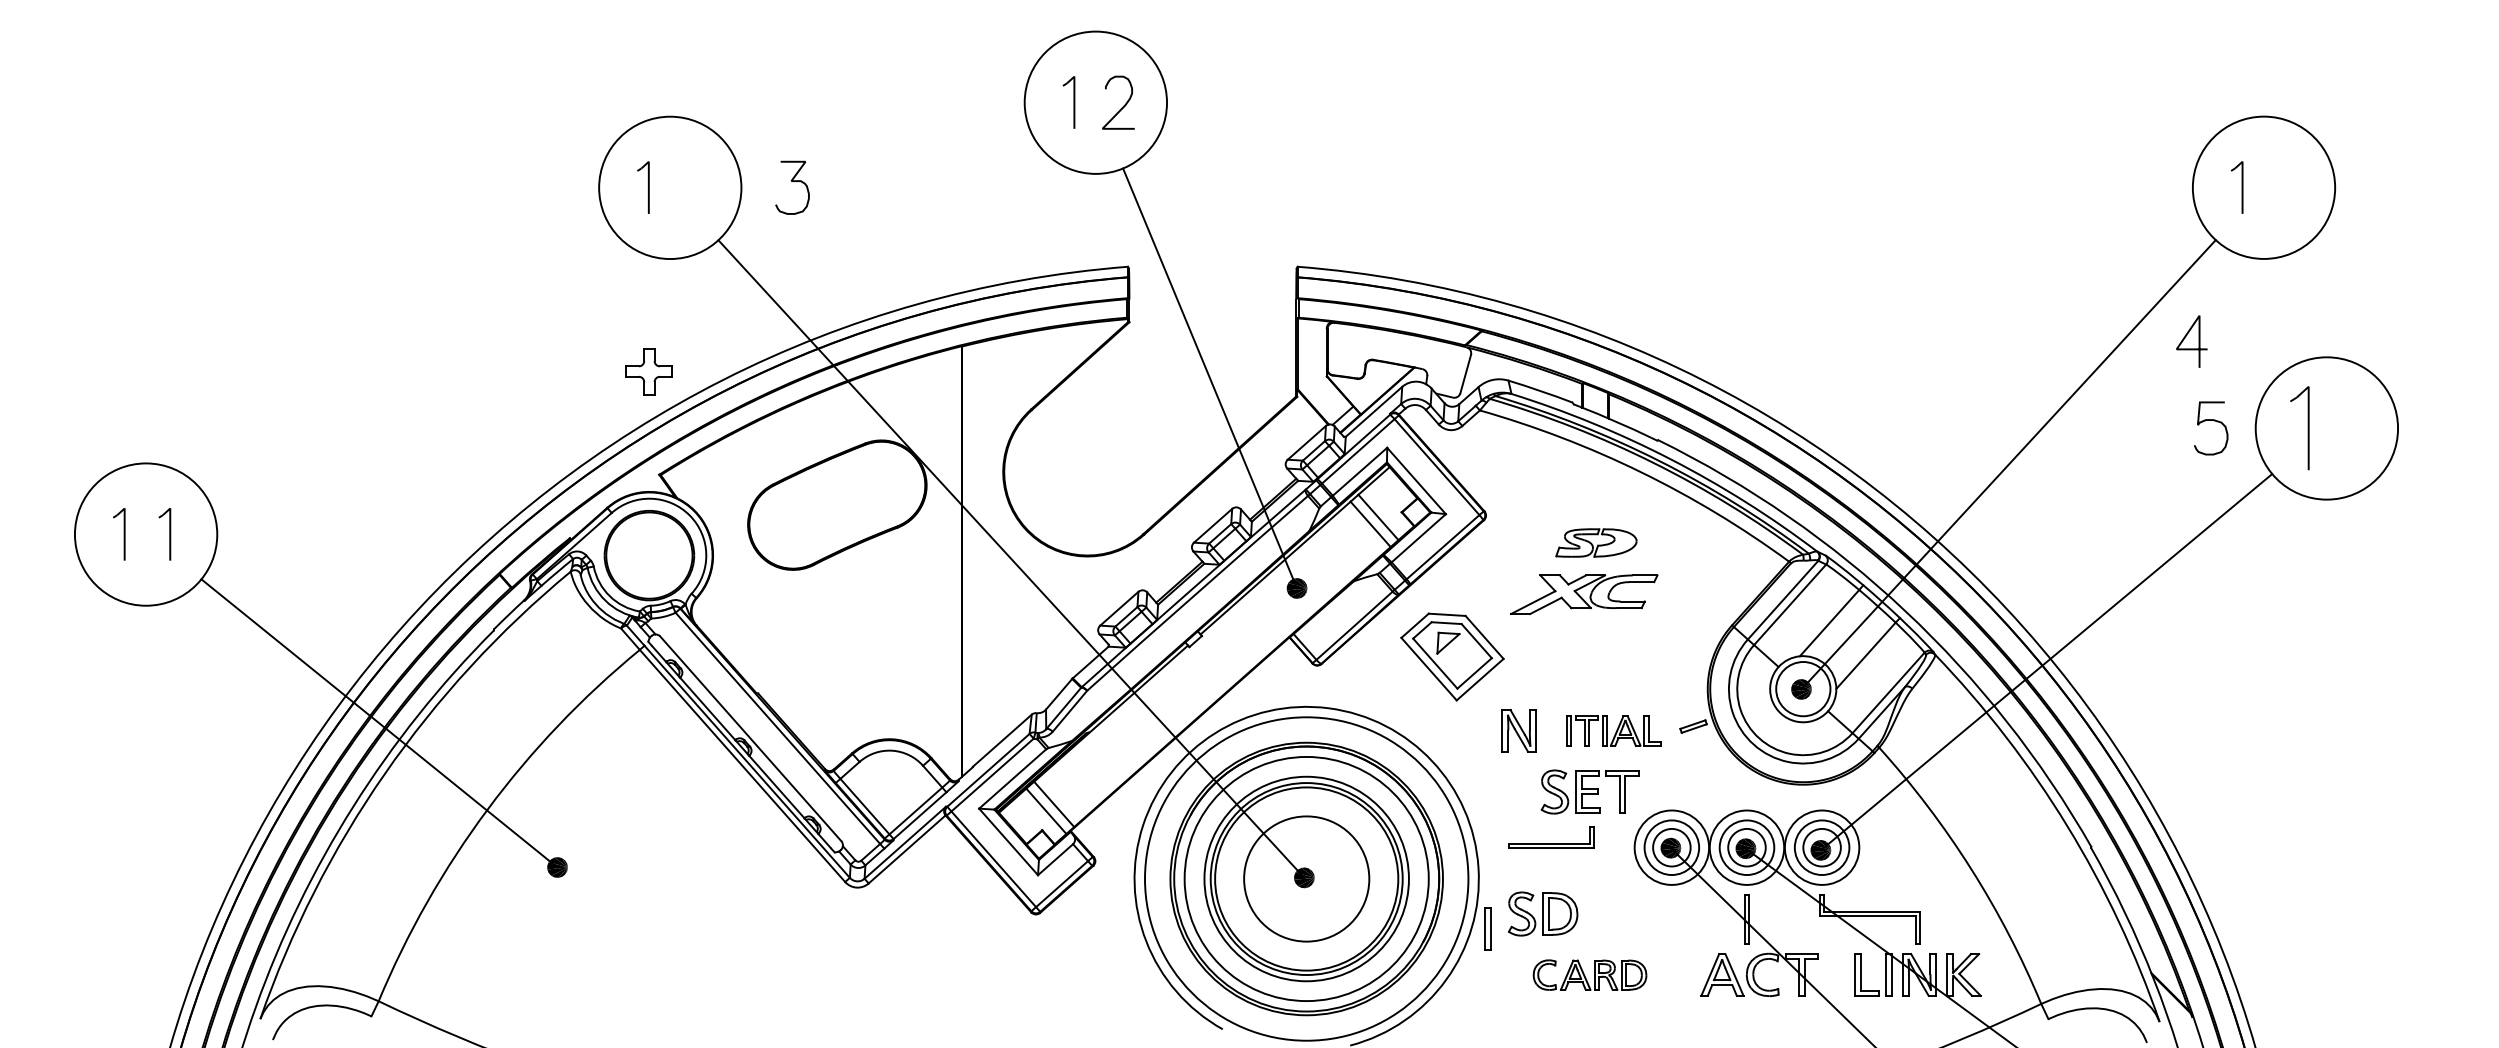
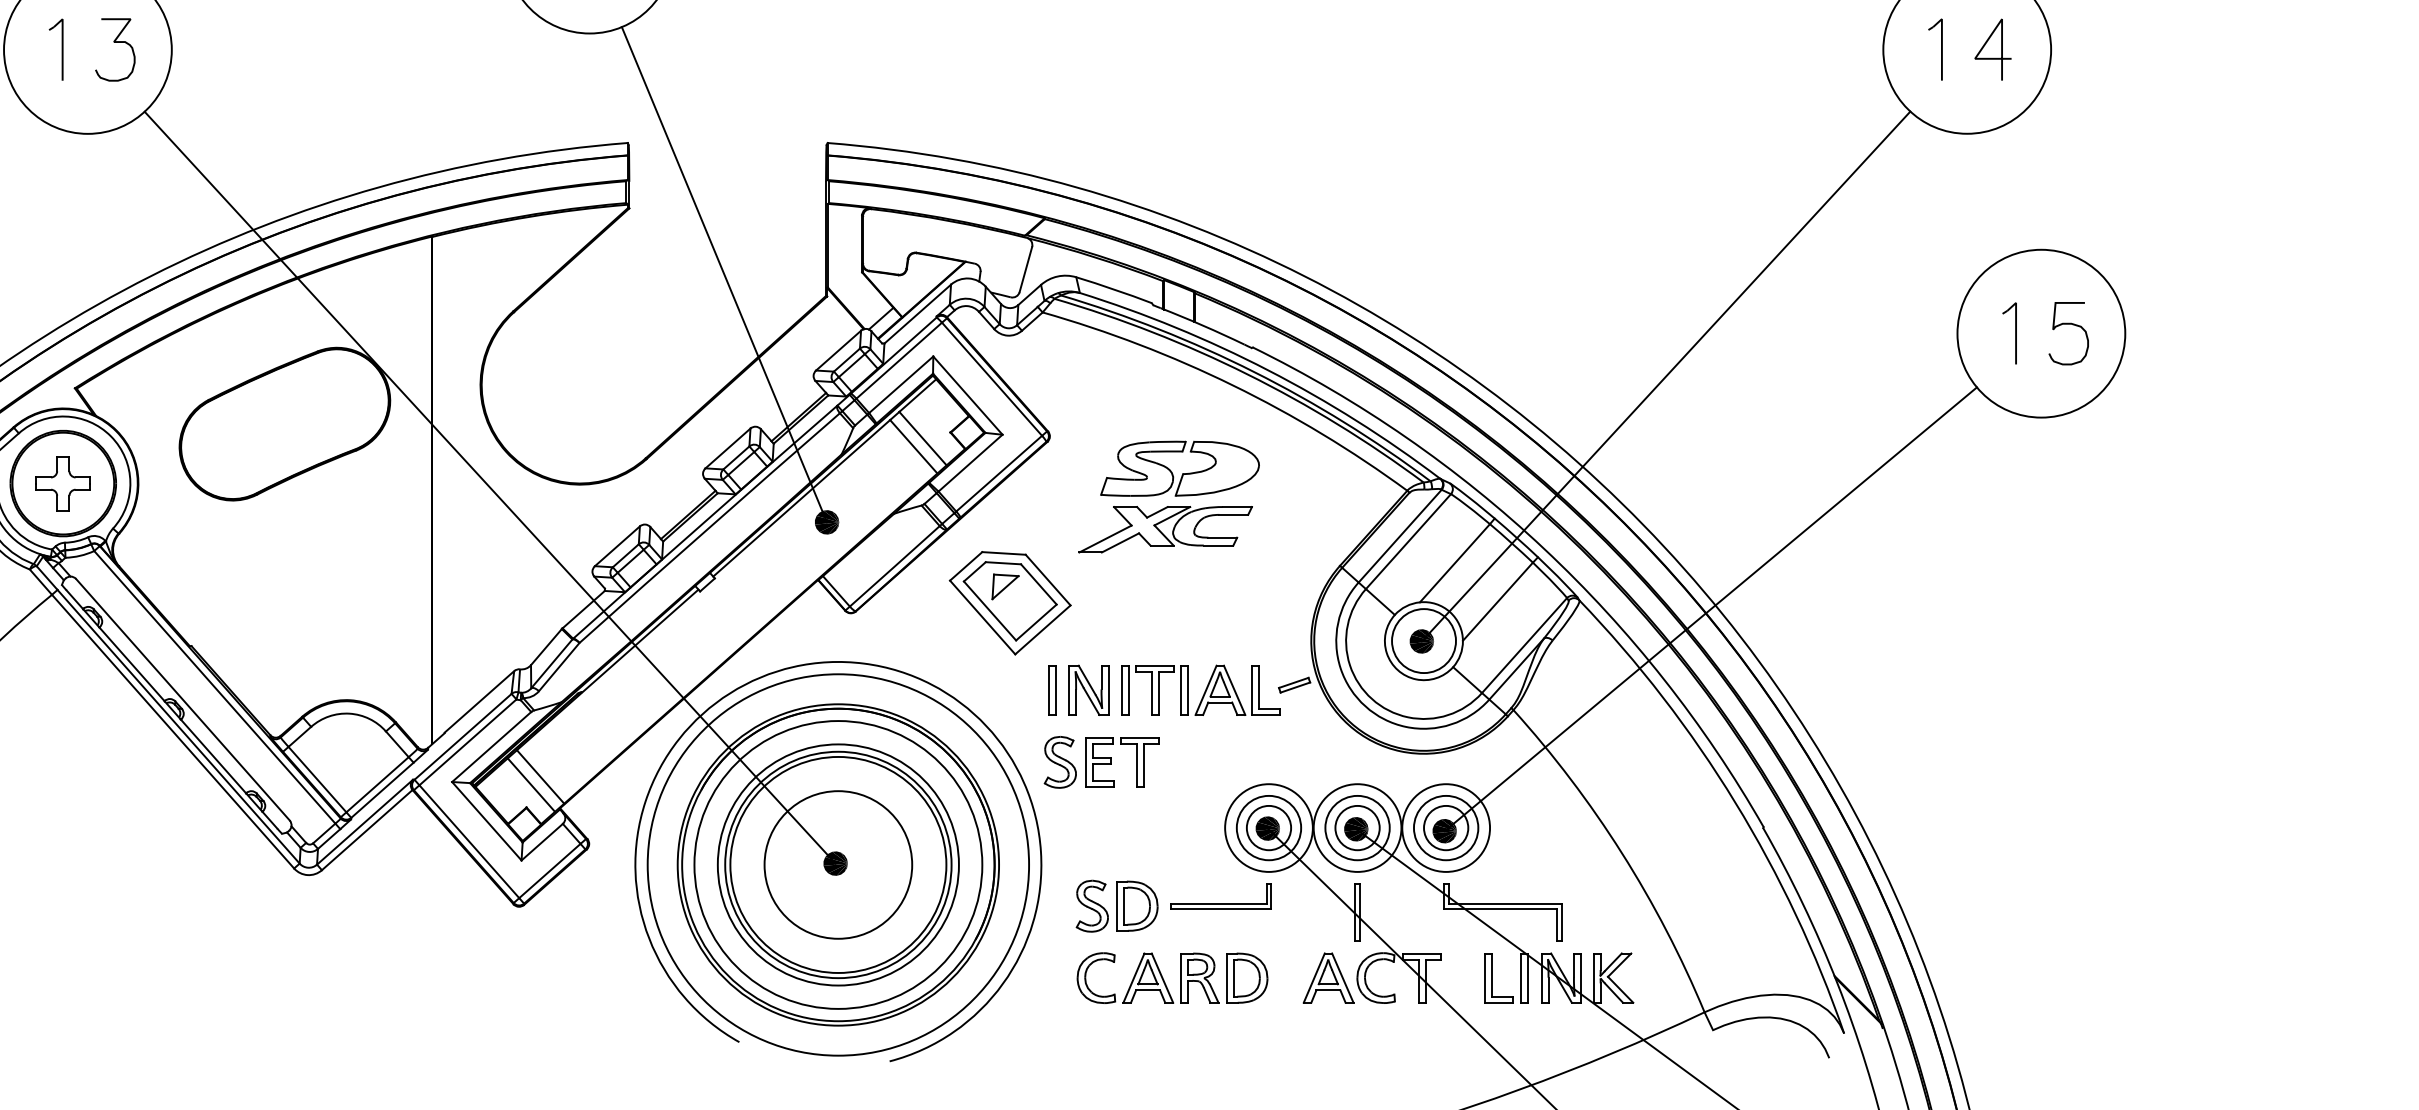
curve: (792, 181) -> (115, 42), moved
line: (2185, 338) -> (1985, 45), moved
part: (648, 371) -> (62, 483), moved
curve: (2214, 421) -> (2072, 325), moved
part: (2299, 428) -> (2009, 333), size x0.62
part: (1596, 542) -> (1180, 468), size x1.67
part: (1613, 730) -> (1200, 689), size x1.43
part: (1589, 791) -> (1101, 761), moved
part: (1551, 837) -> (1221, 896), moved
part: (1487, 928) -> (1051, 689), moved
part: (1589, 975) -> (1171, 978), size x1.43

